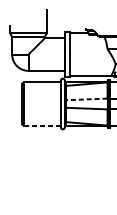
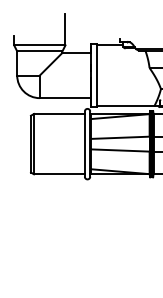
line: (85, 99) -> (119, 137), dashed -> solid
line: (41, 125) -> (58, 174), dashed -> solid

